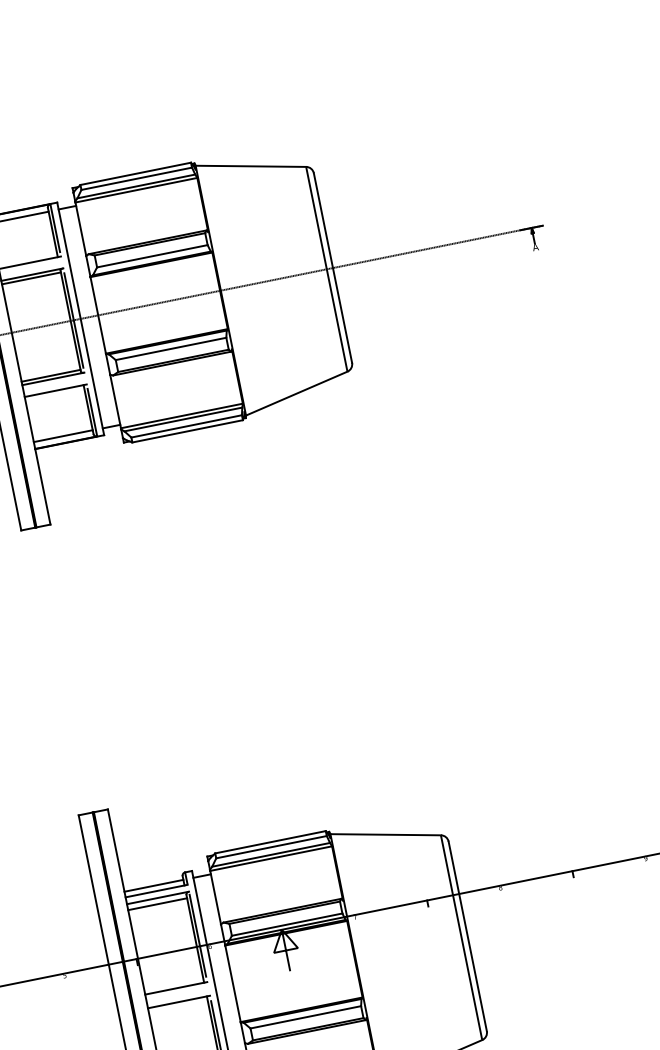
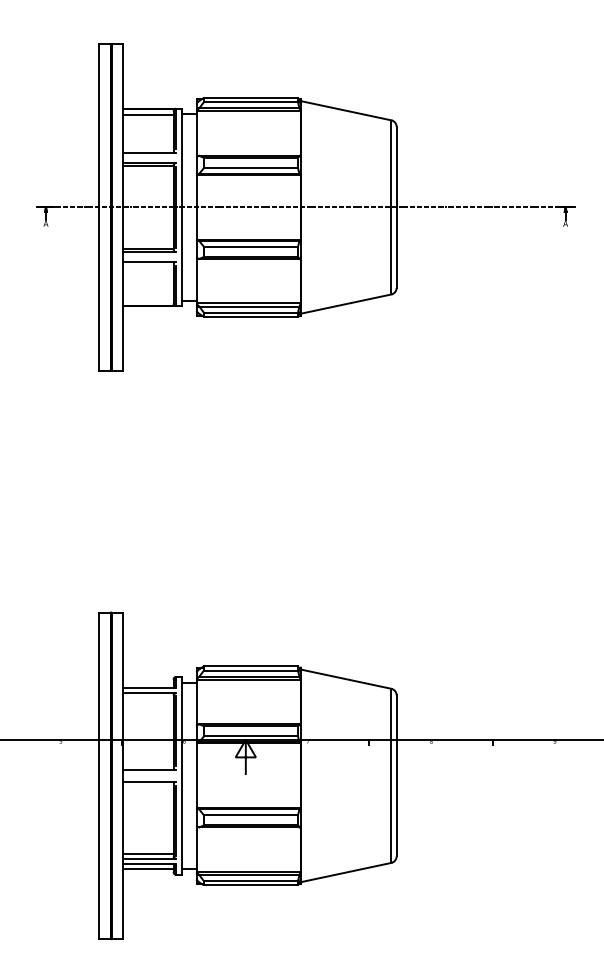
line: (63, 436) -> (148, 300), removed
line: (153, 885) -> (148, 682), removed
line: (157, 904) -> (148, 698), removed

